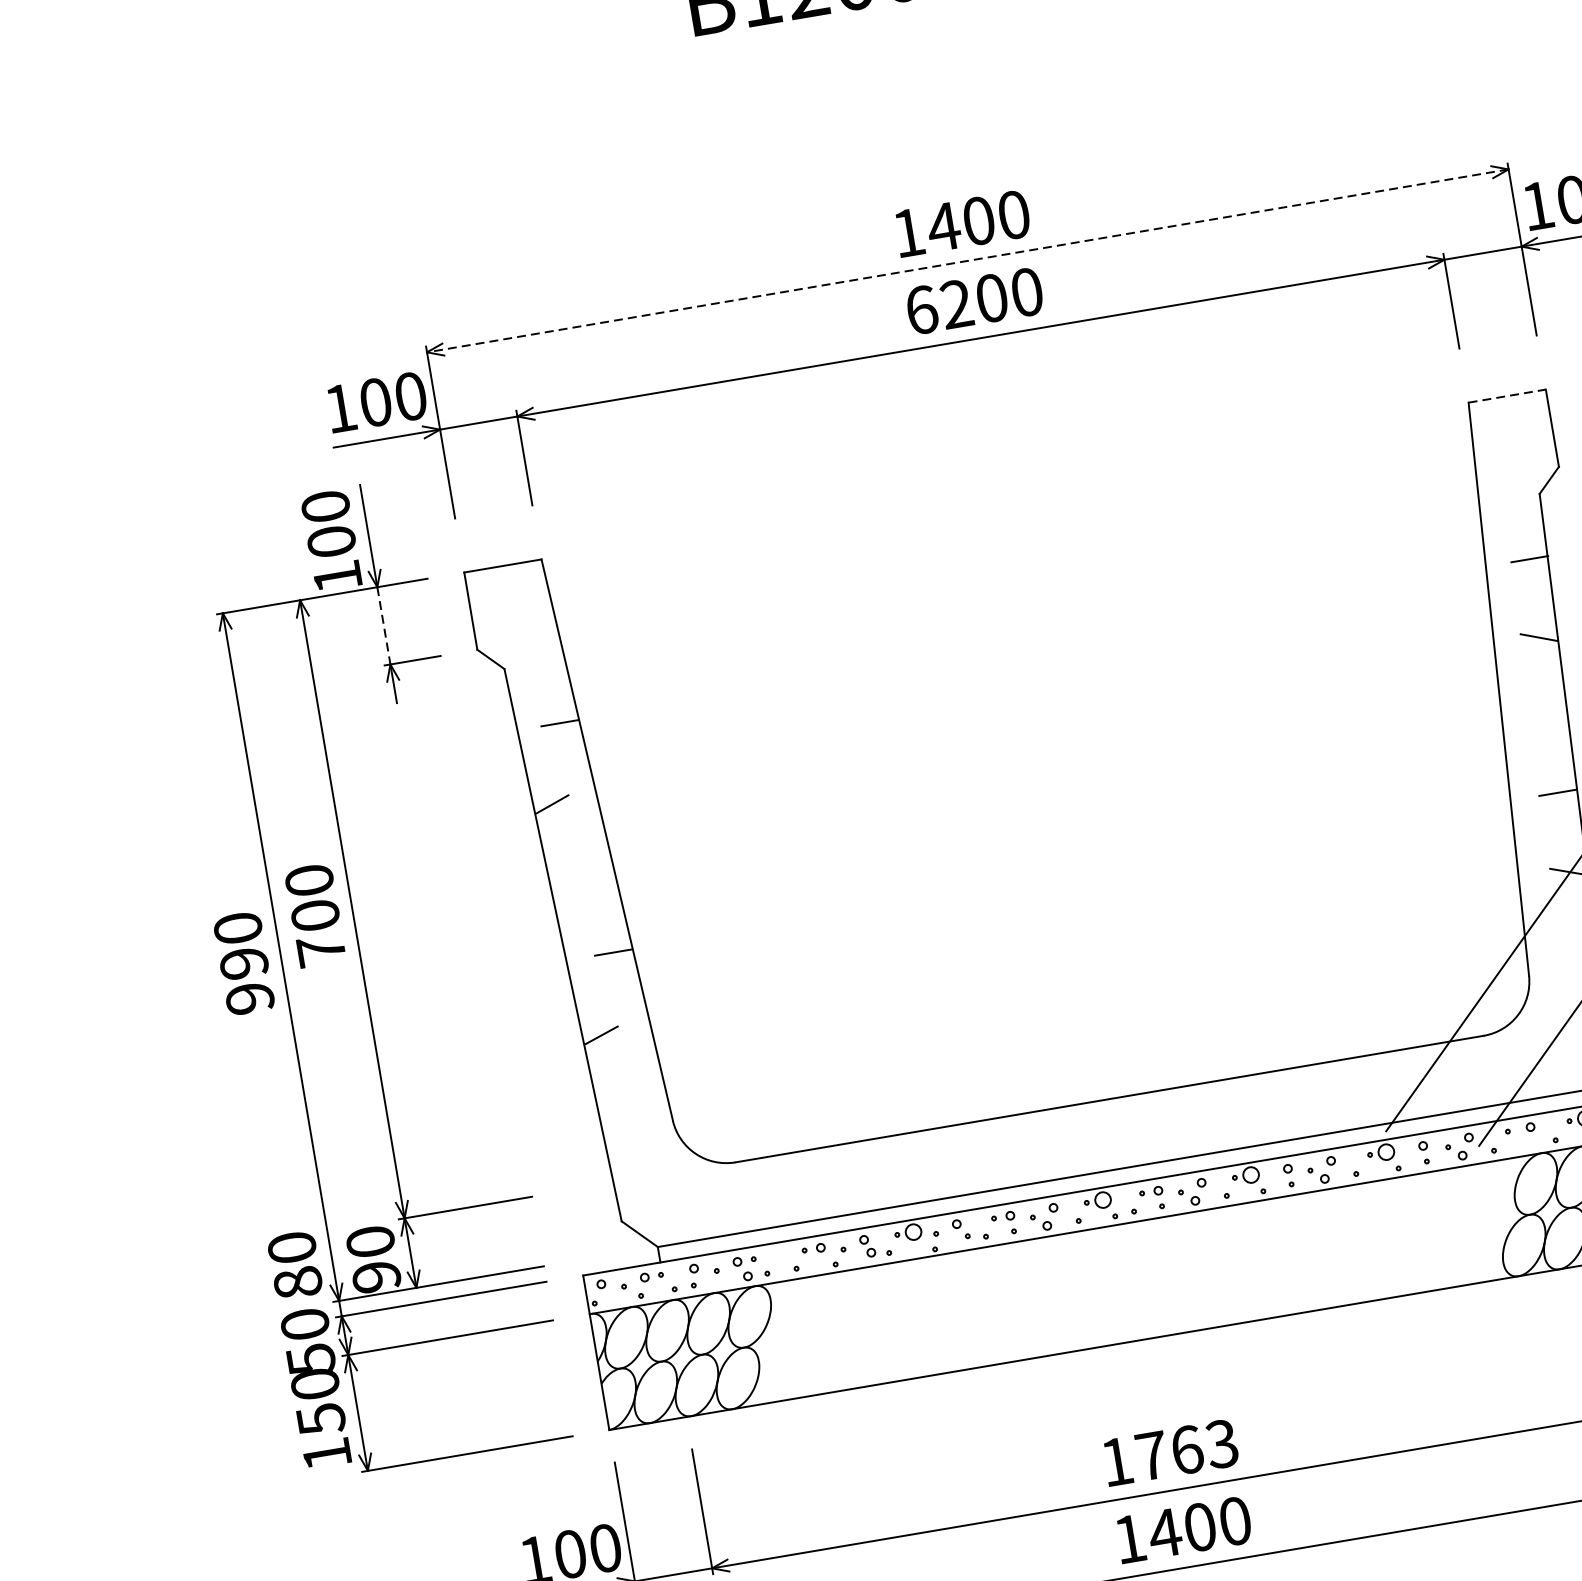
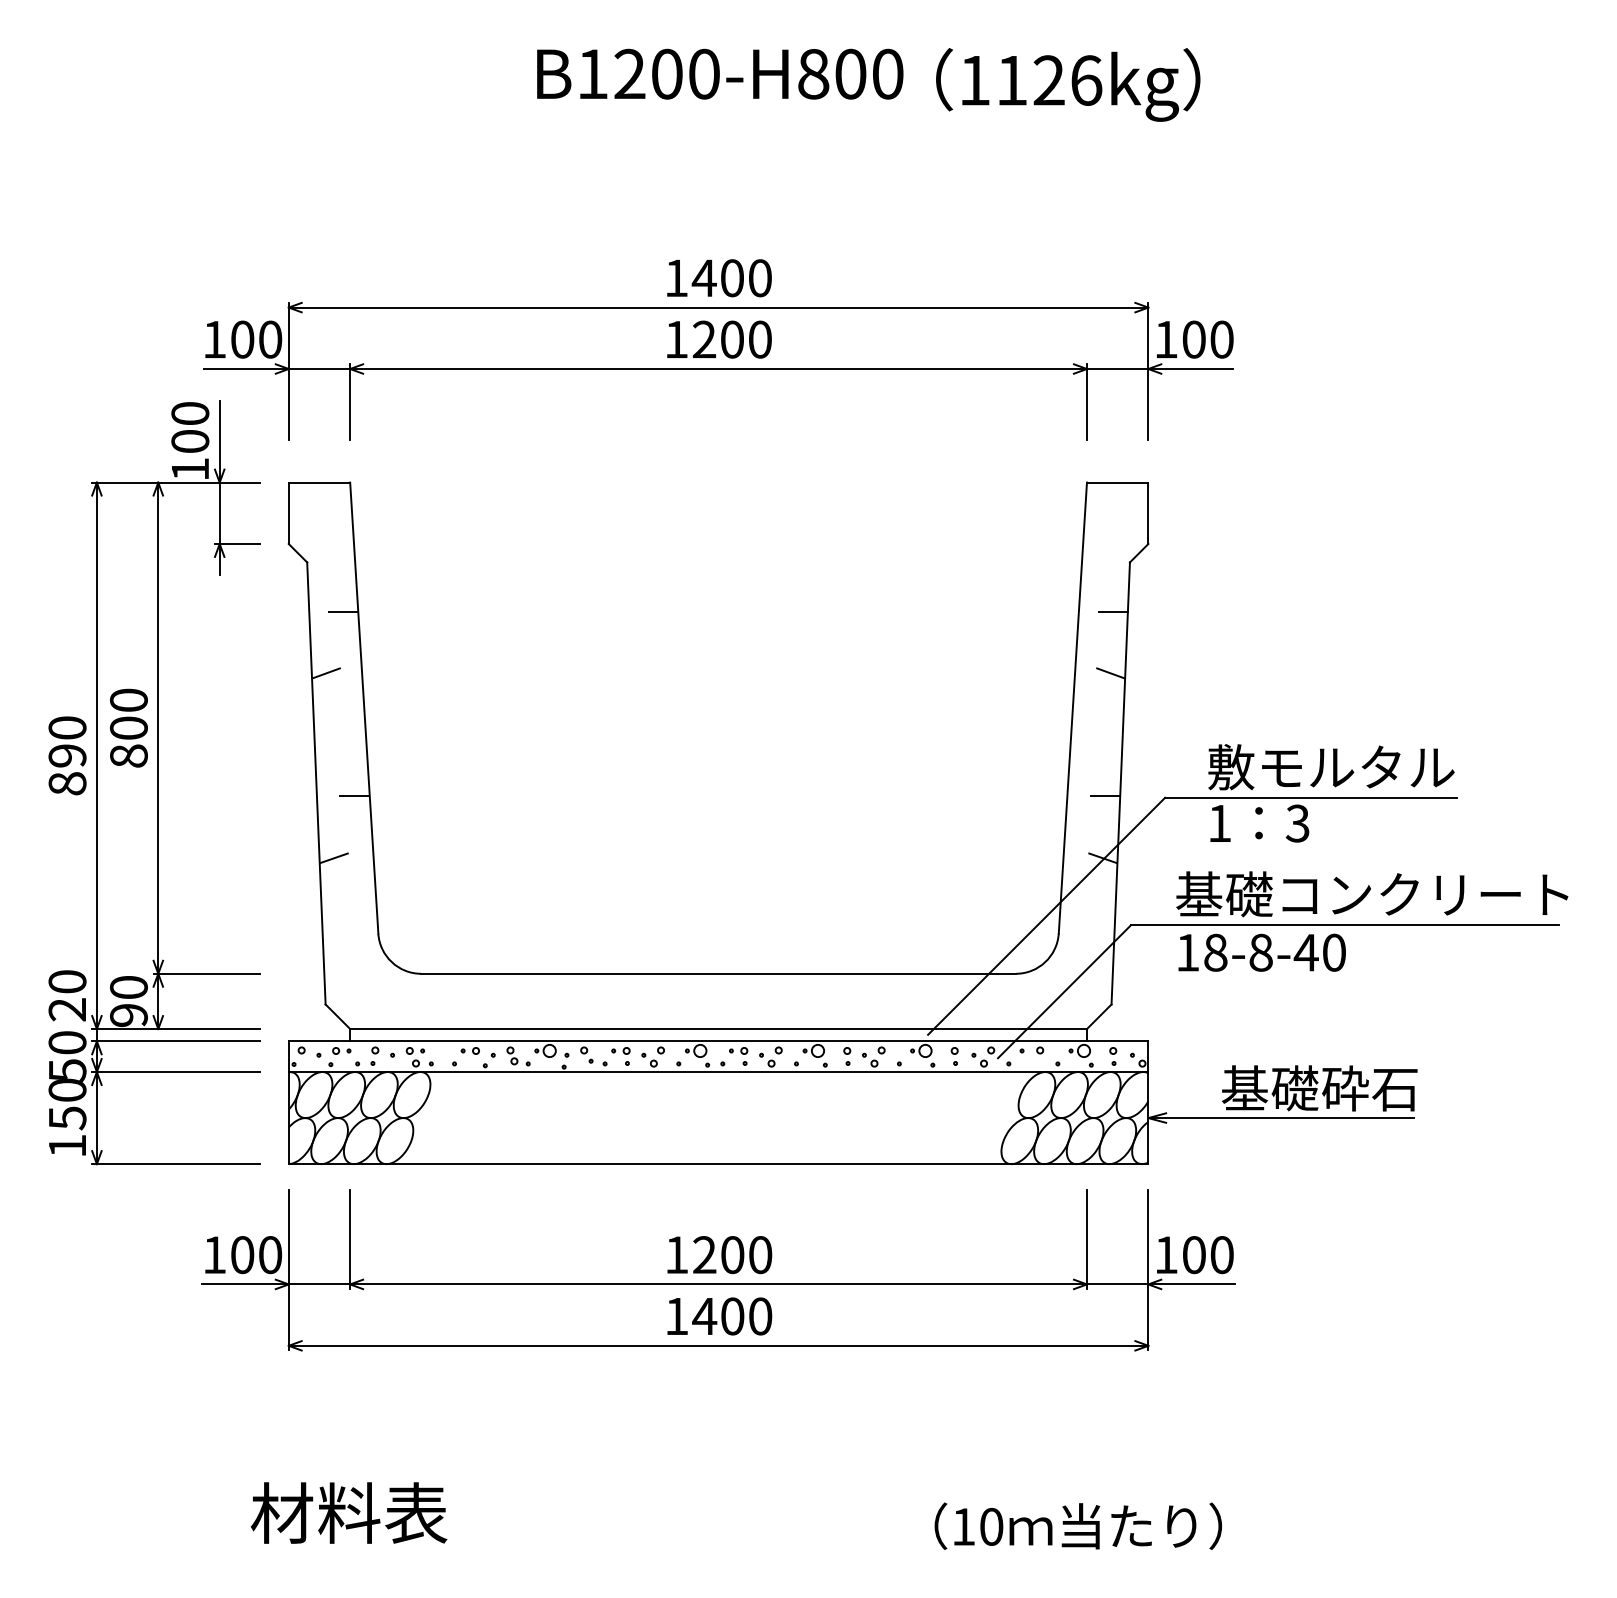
line: (967, 260) -> (718, 307), dashed -> solid
text: (921, 309) -> (676, 339), 6200 -> 1200
line: (1506, 396) -> (1117, 482), dashed -> solid
line: (383, 626) -> (219, 513), dashed -> solid
text: (320, 950) -> (128, 755), 700 -> 800
text: (249, 998) -> (67, 783), 990 -> 890
text: (297, 1282) -> (67, 1009), 80 -> 20
text: (1187, 1450) -> (732, 1255), 1763 -> 1200

